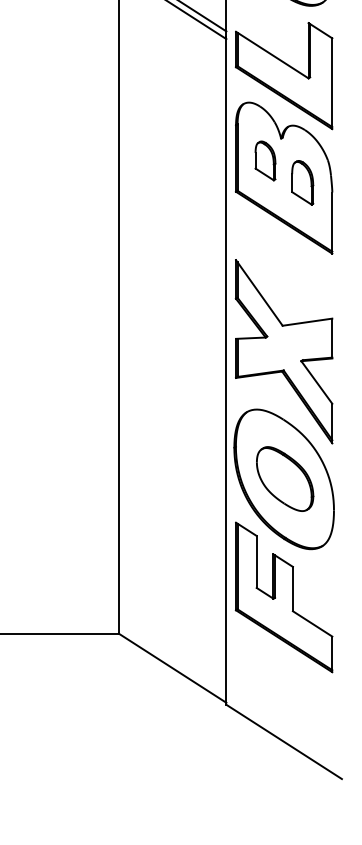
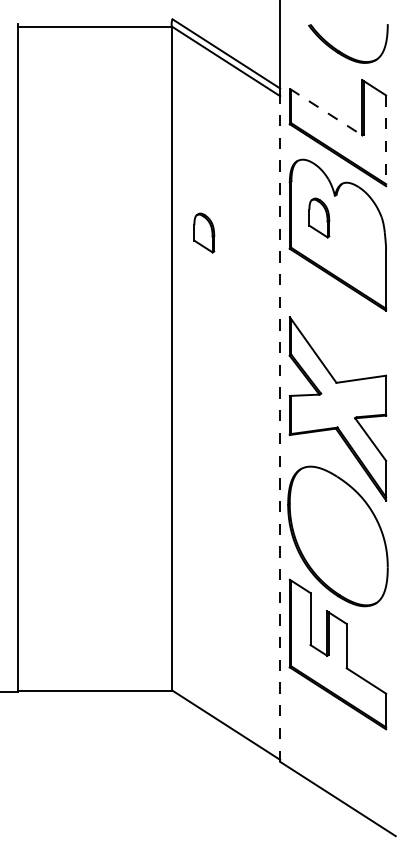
line: (272, 55) -> (326, 112), solid -> dashed
line: (332, 84) -> (386, 141), solid -> dashed
part: (150, 175) -> (204, 232), added
part: (302, 182) -> (356, 239), removed
line: (226, 371) -> (280, 428), solid -> dashed
part: (284, 479) -> (338, 536), removed

